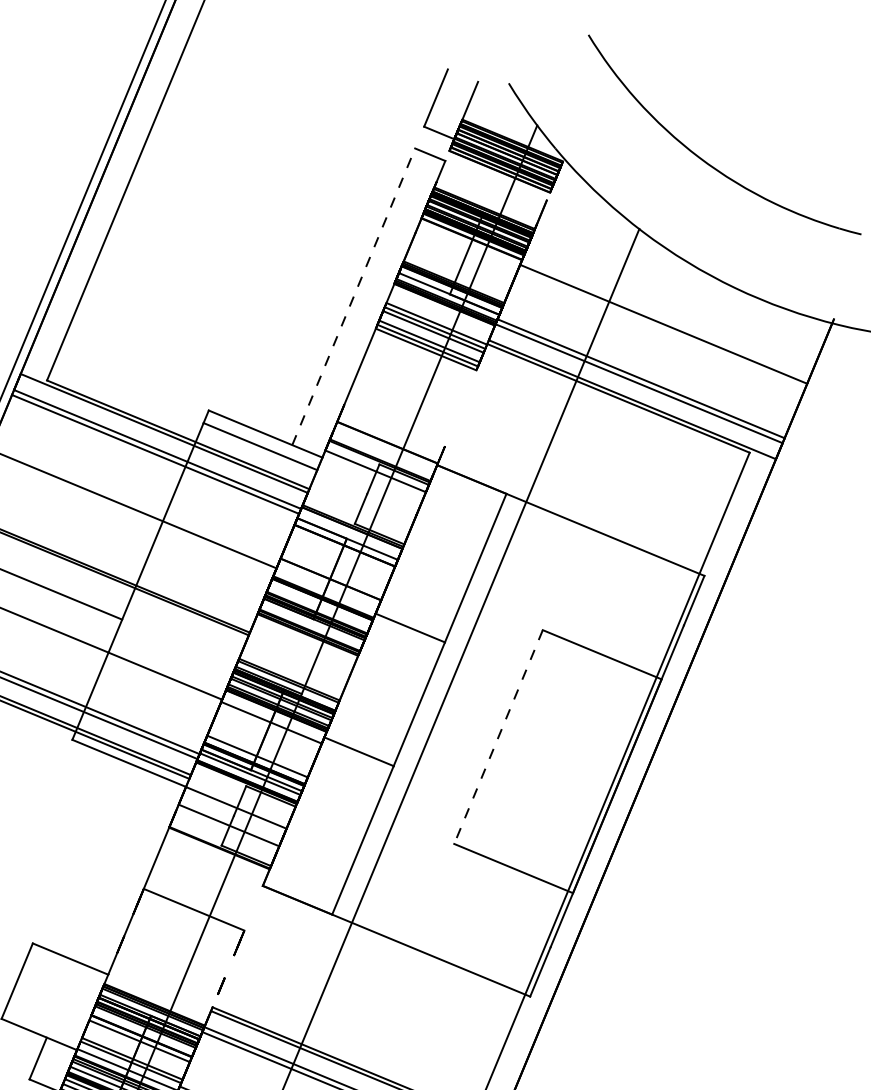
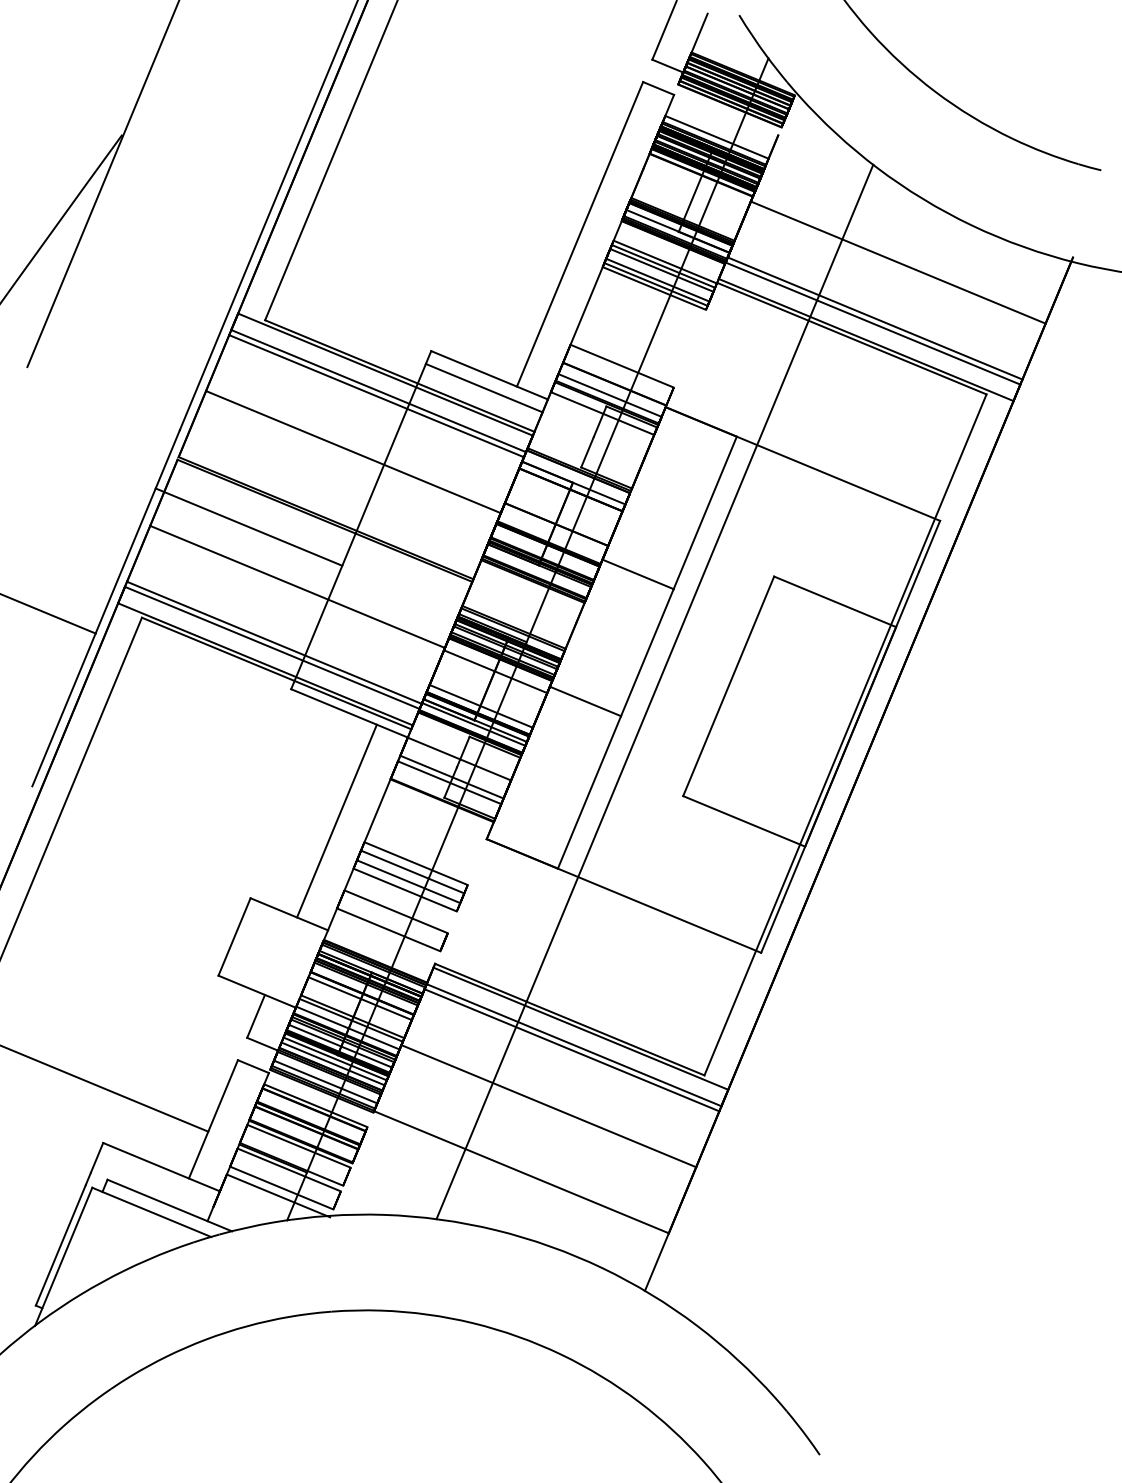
line: (486, 201) -> (716, 136), added
line: (354, 296) -> (580, 234), dashed -> solid
line: (394, 424) -> (621, 365), added
line: (382, 453) -> (609, 395), added
line: (498, 737) -> (728, 686), dashed -> solid
line: (226, 830) -> (449, 782), added
line: (116, 867) -> (336, 820), added
line: (190, 917) -> (412, 871), added
line: (186, 927) -> (408, 881), added
line: (182, 934) -> (404, 889), added
line: (174, 956) -> (395, 911), added
line: (167, 973) -> (388, 929), added

